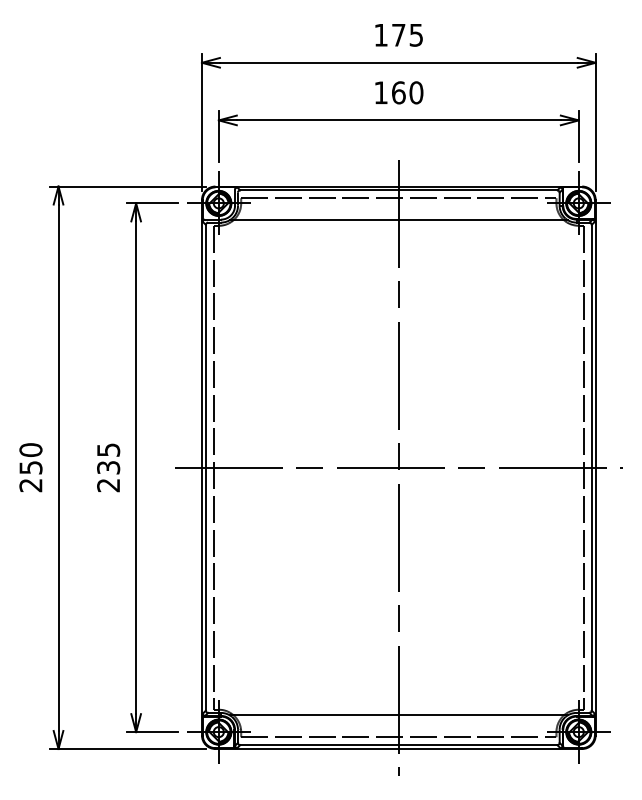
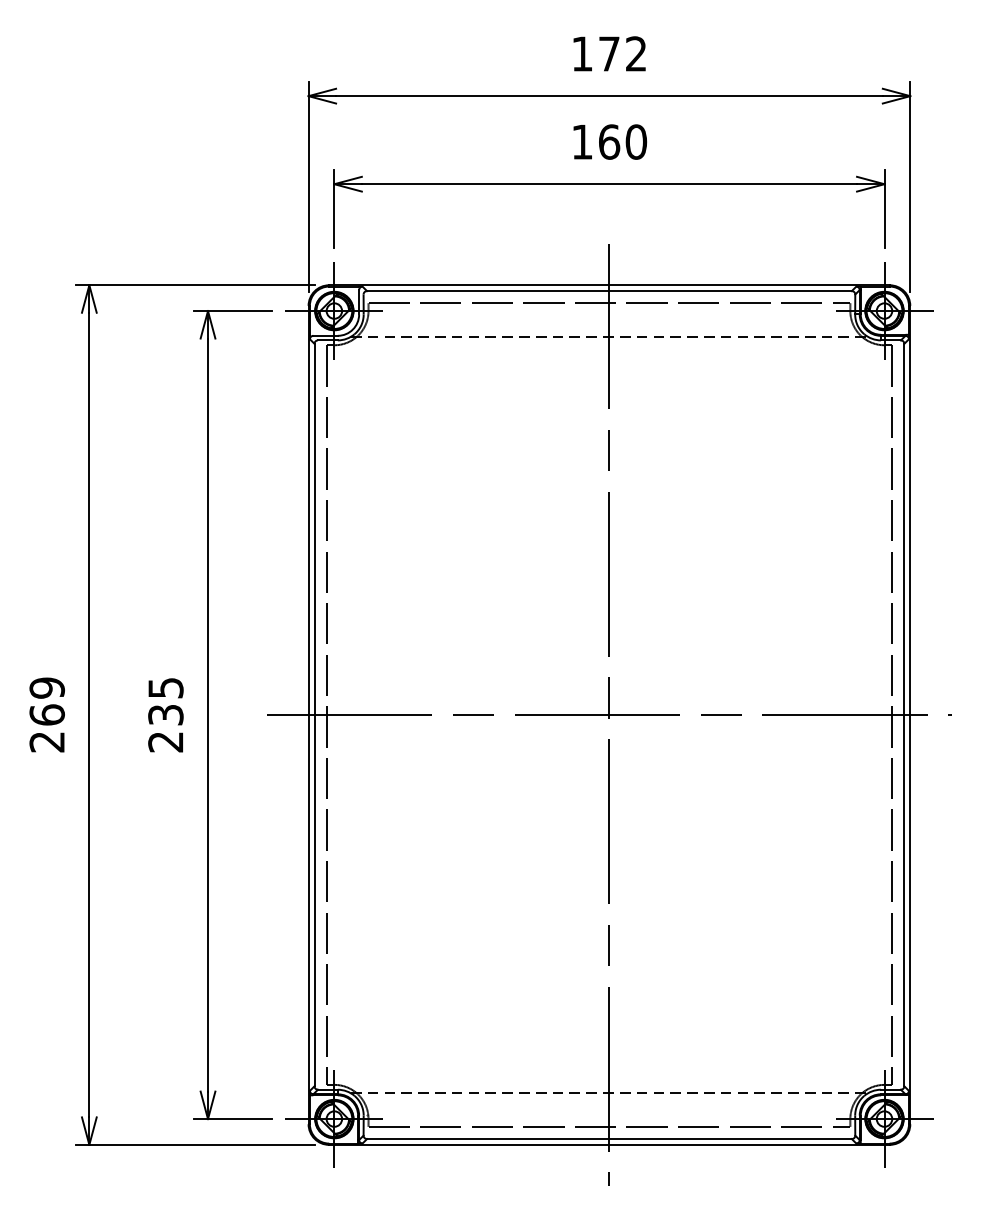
text: (415, 34) -> (634, 52), 175 -> 172
line: (399, 220) -> (610, 337), solid -> dashed
text: (30, 458) -> (46, 700), 250 -> 269
line: (399, 715) -> (610, 1093), solid -> dashed

